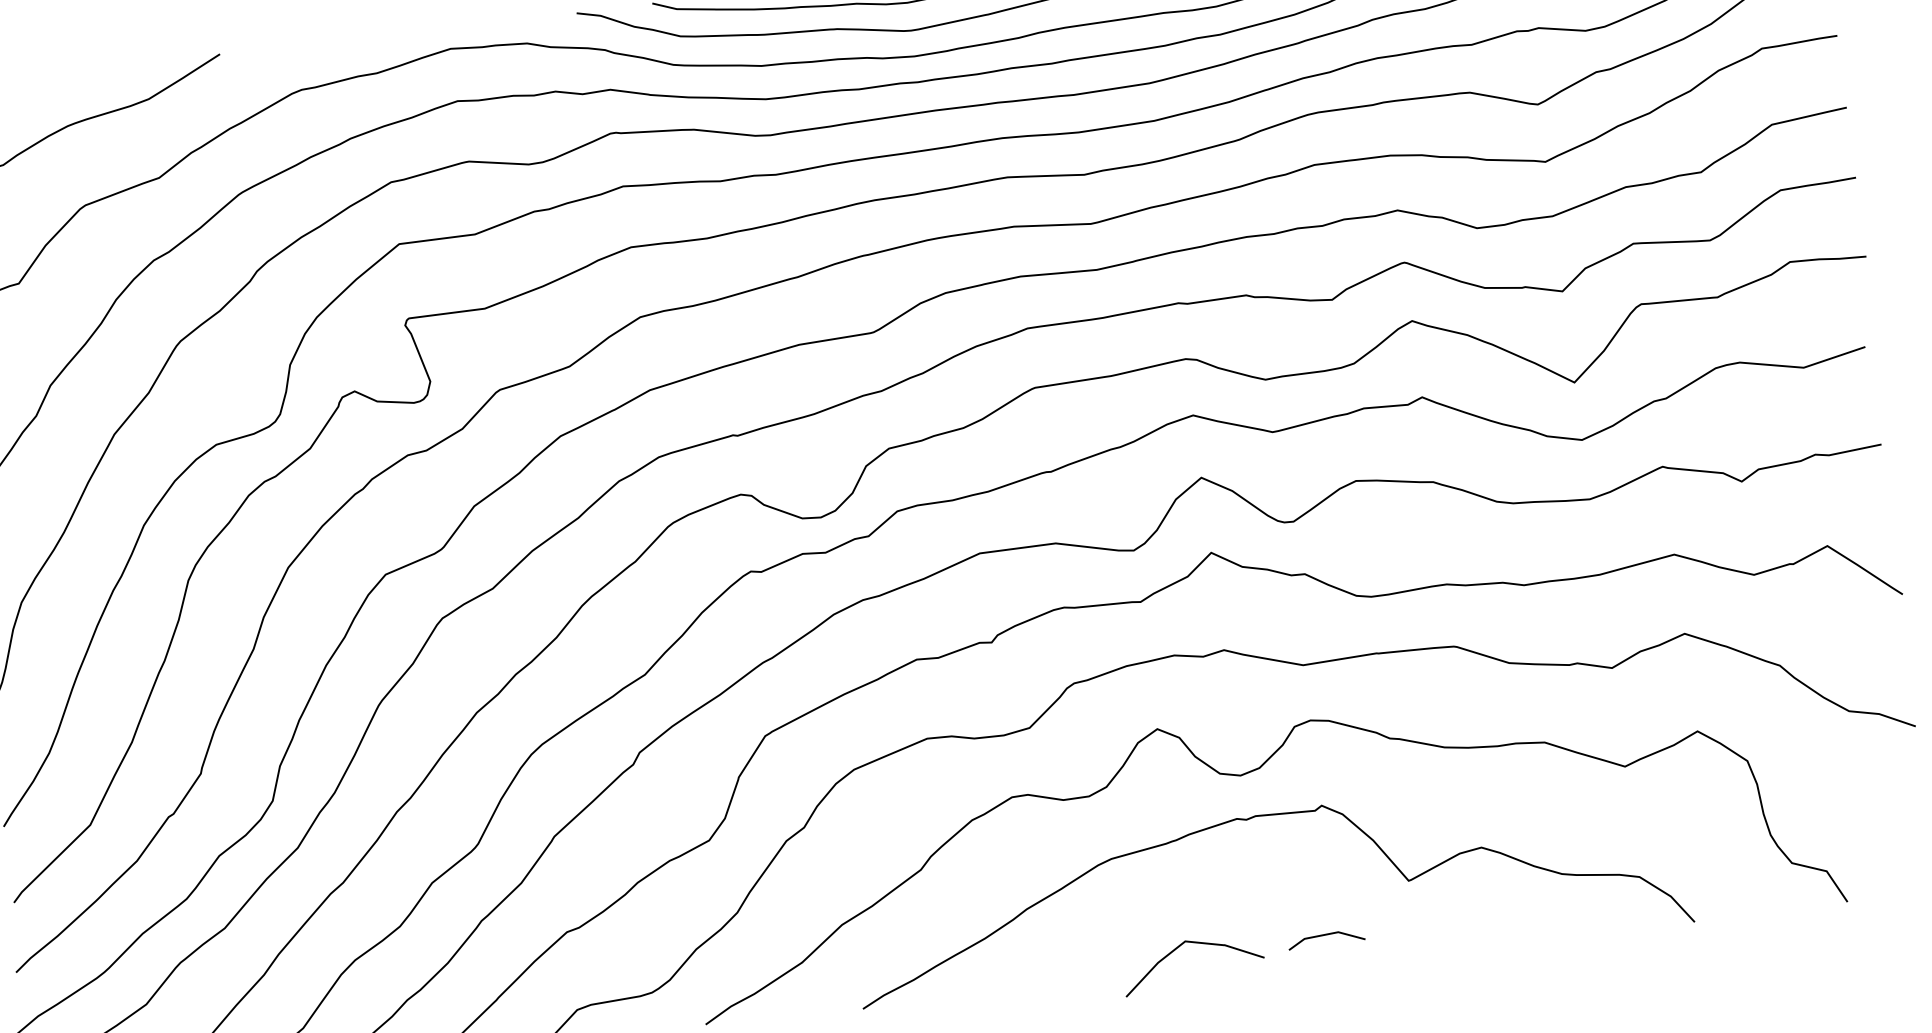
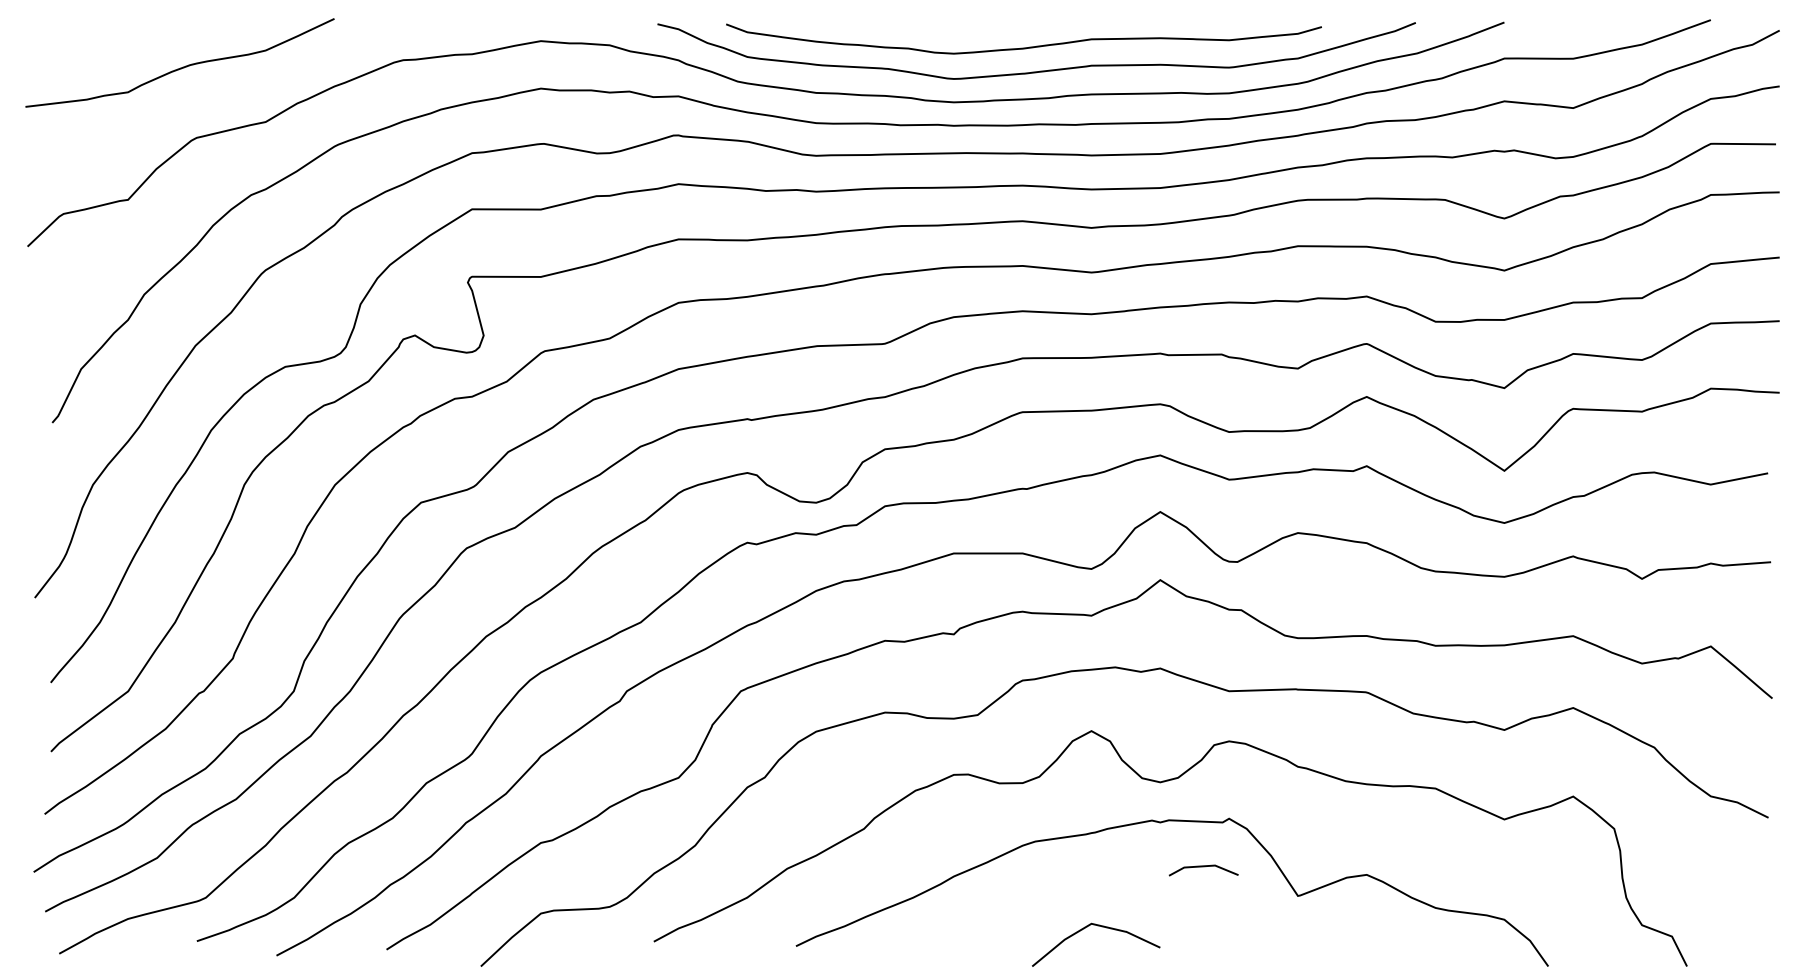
line: (1325, 936) -> (1203, 867), moved

